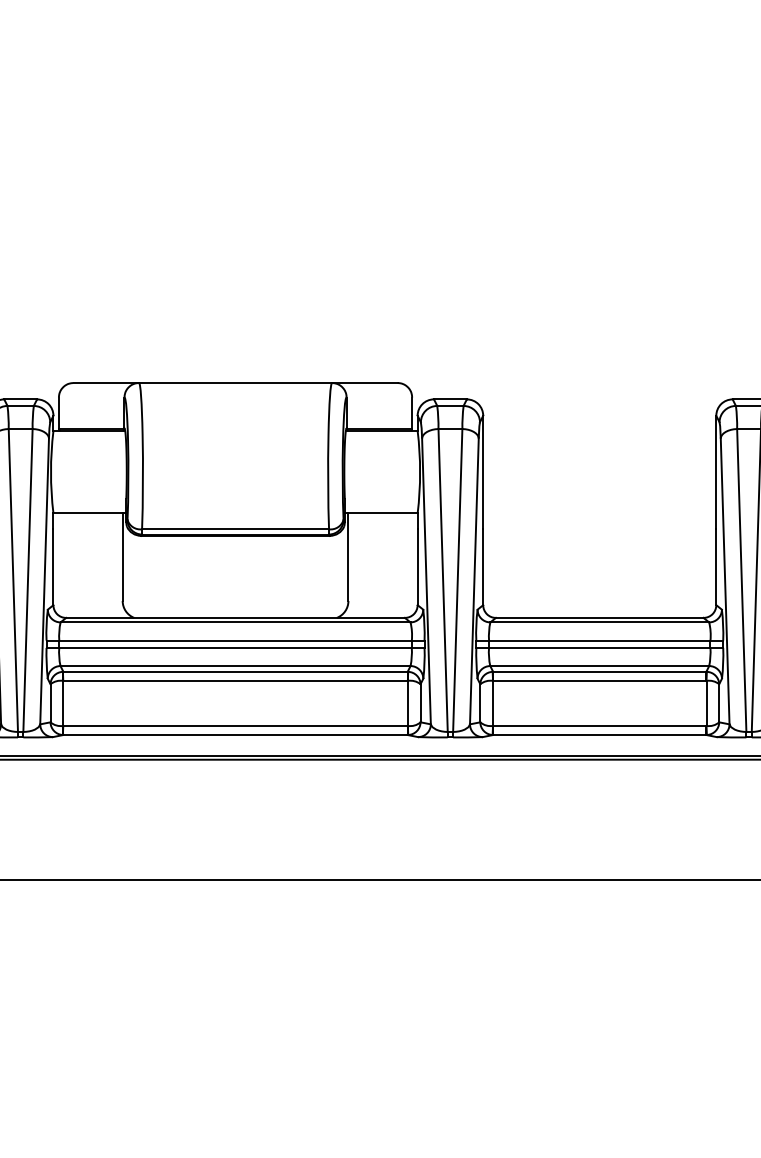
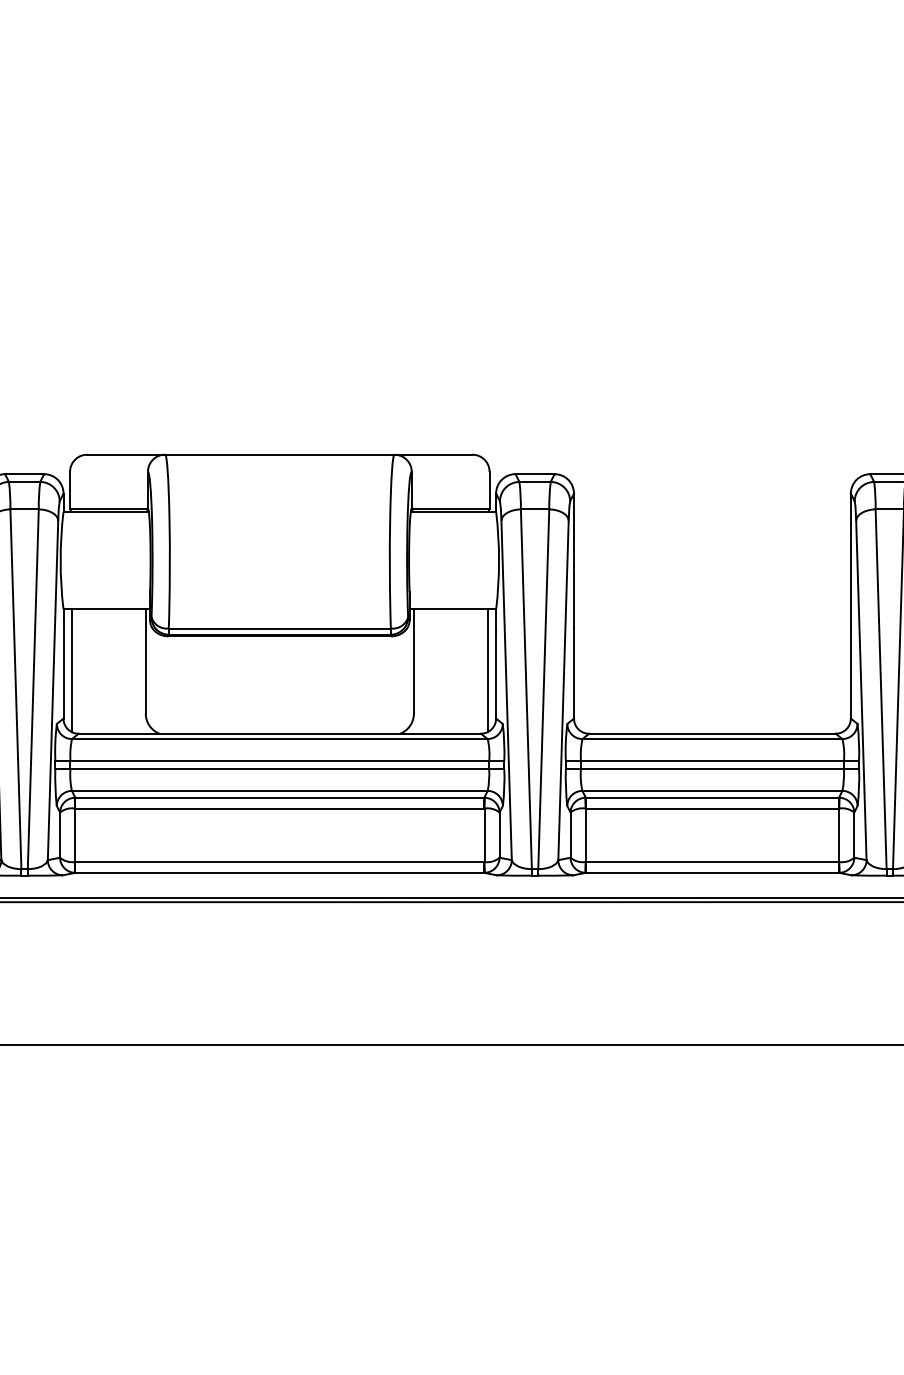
line: (60, 564) -> (72, 670), added
line: (410, 564) -> (487, 670), added

